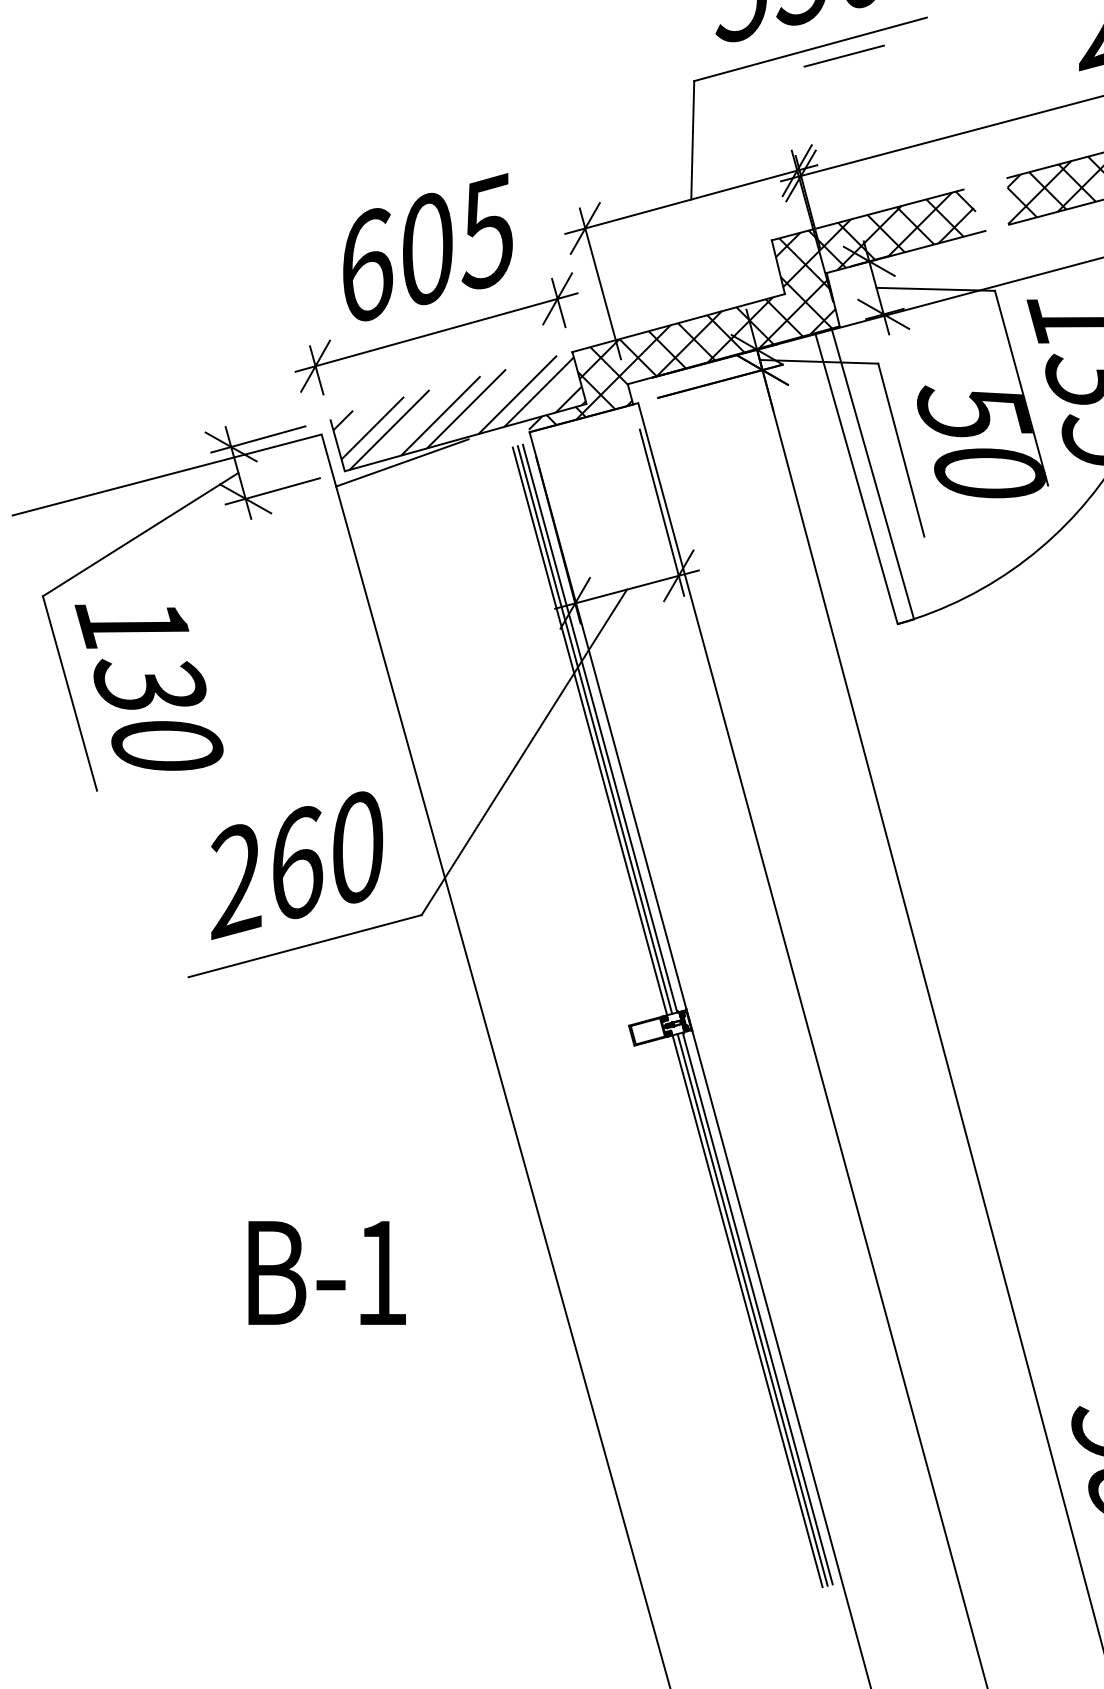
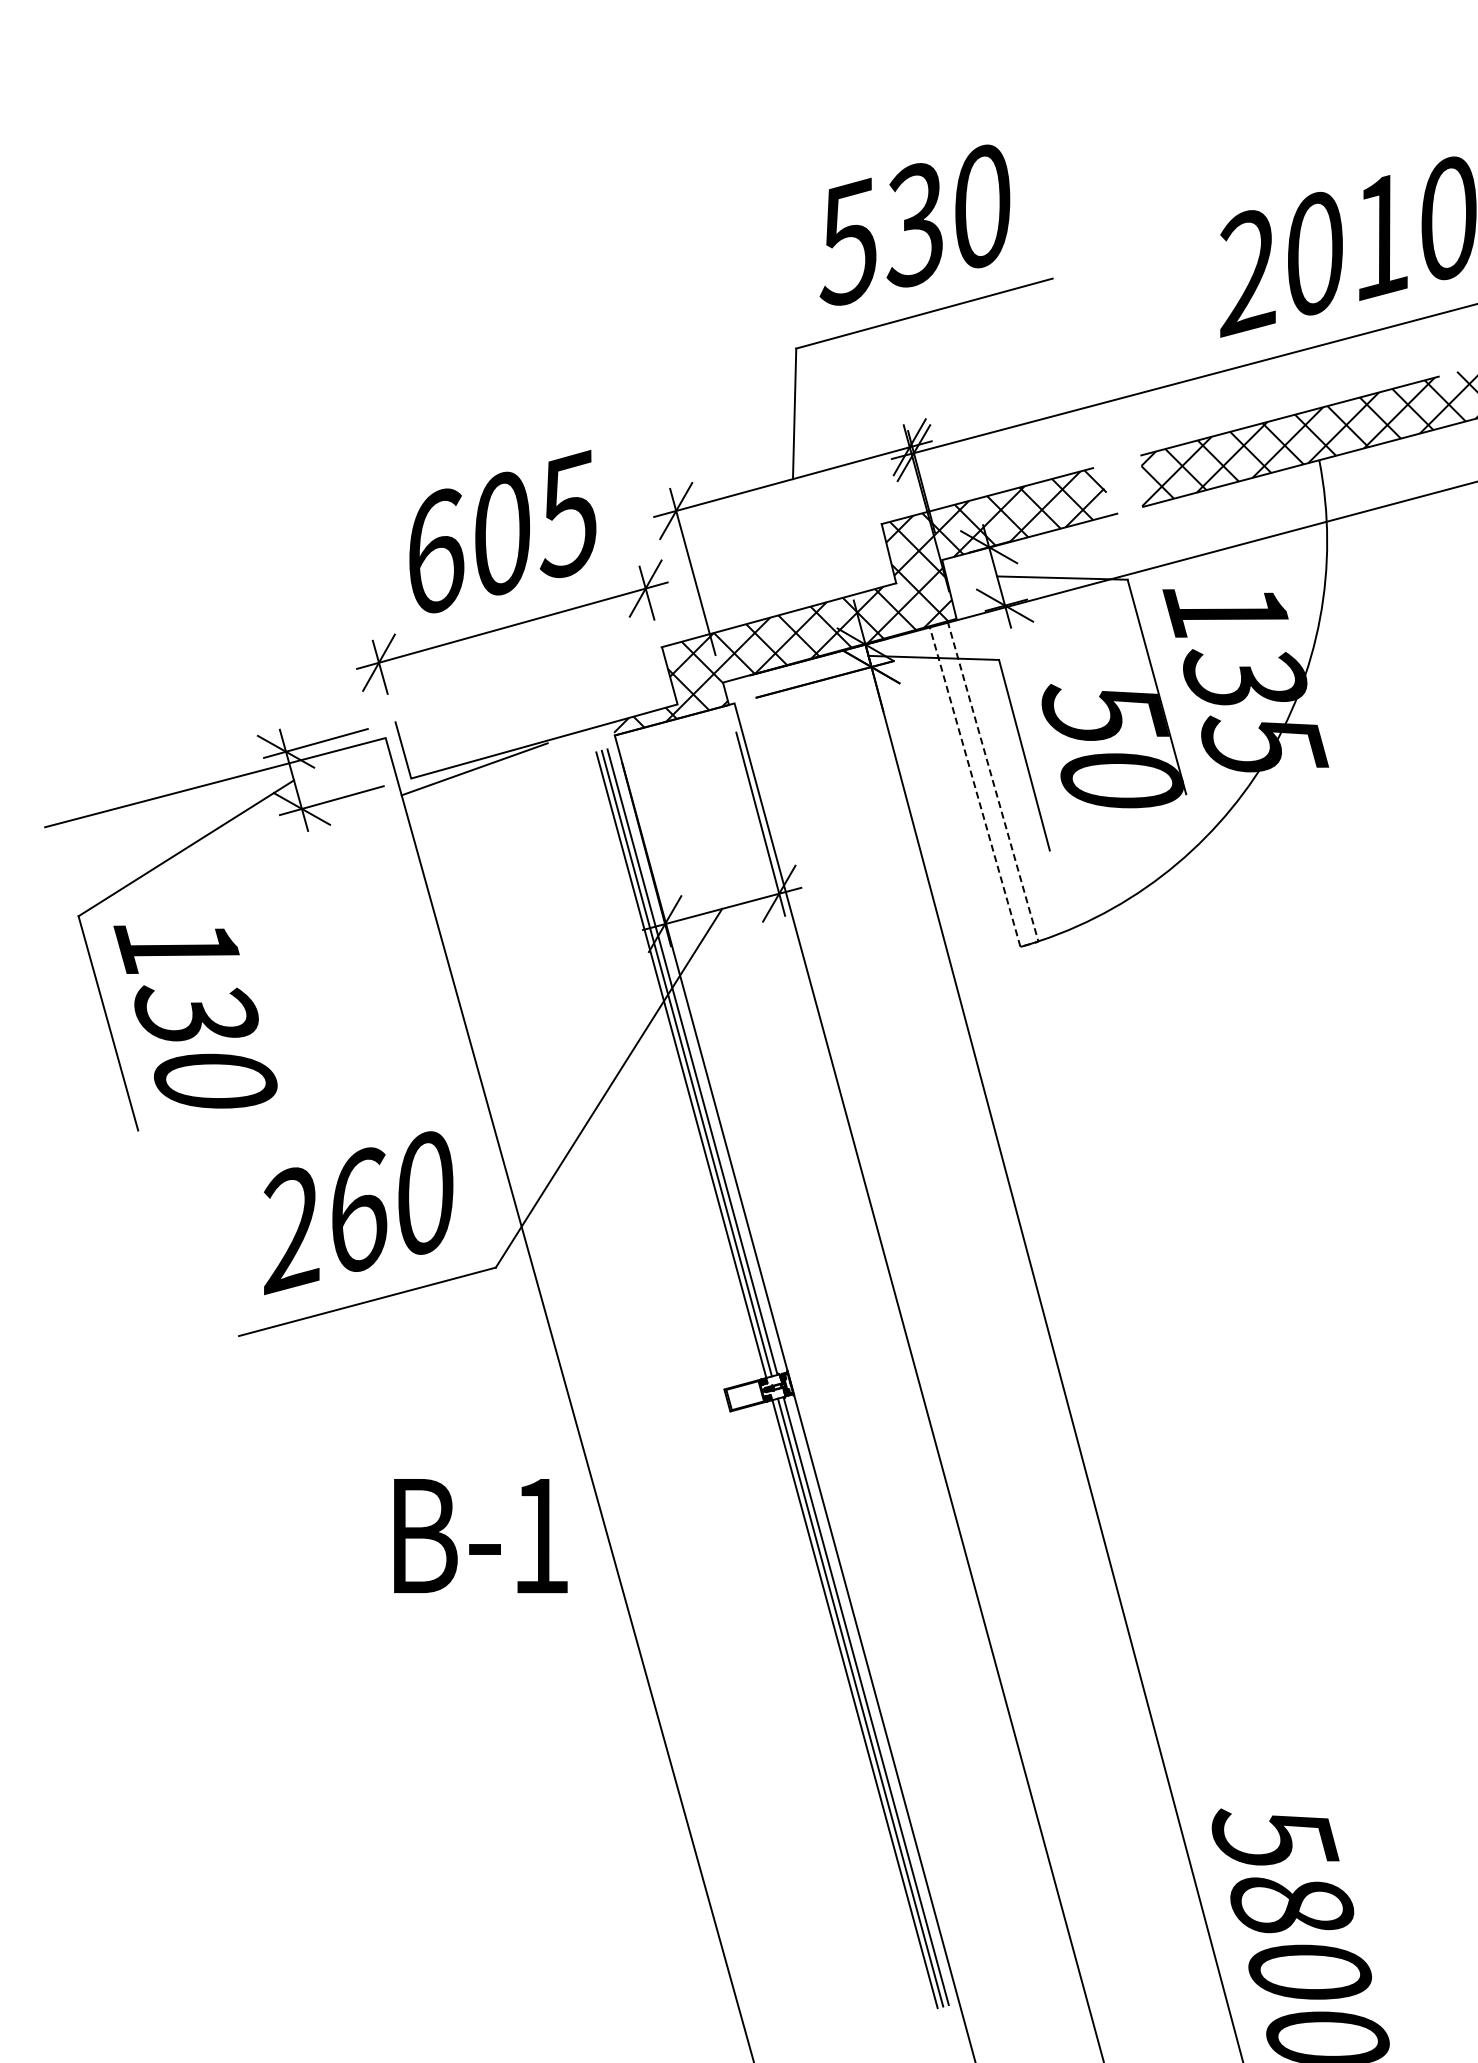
line: (844, 55) -> (961, 320), removed
hatch: (459, 413) -> (537, 714), removed
line: (905, 621) -> (1029, 944), solid -> dashed
text: (326, 1273) -> (480, 1536), moved

